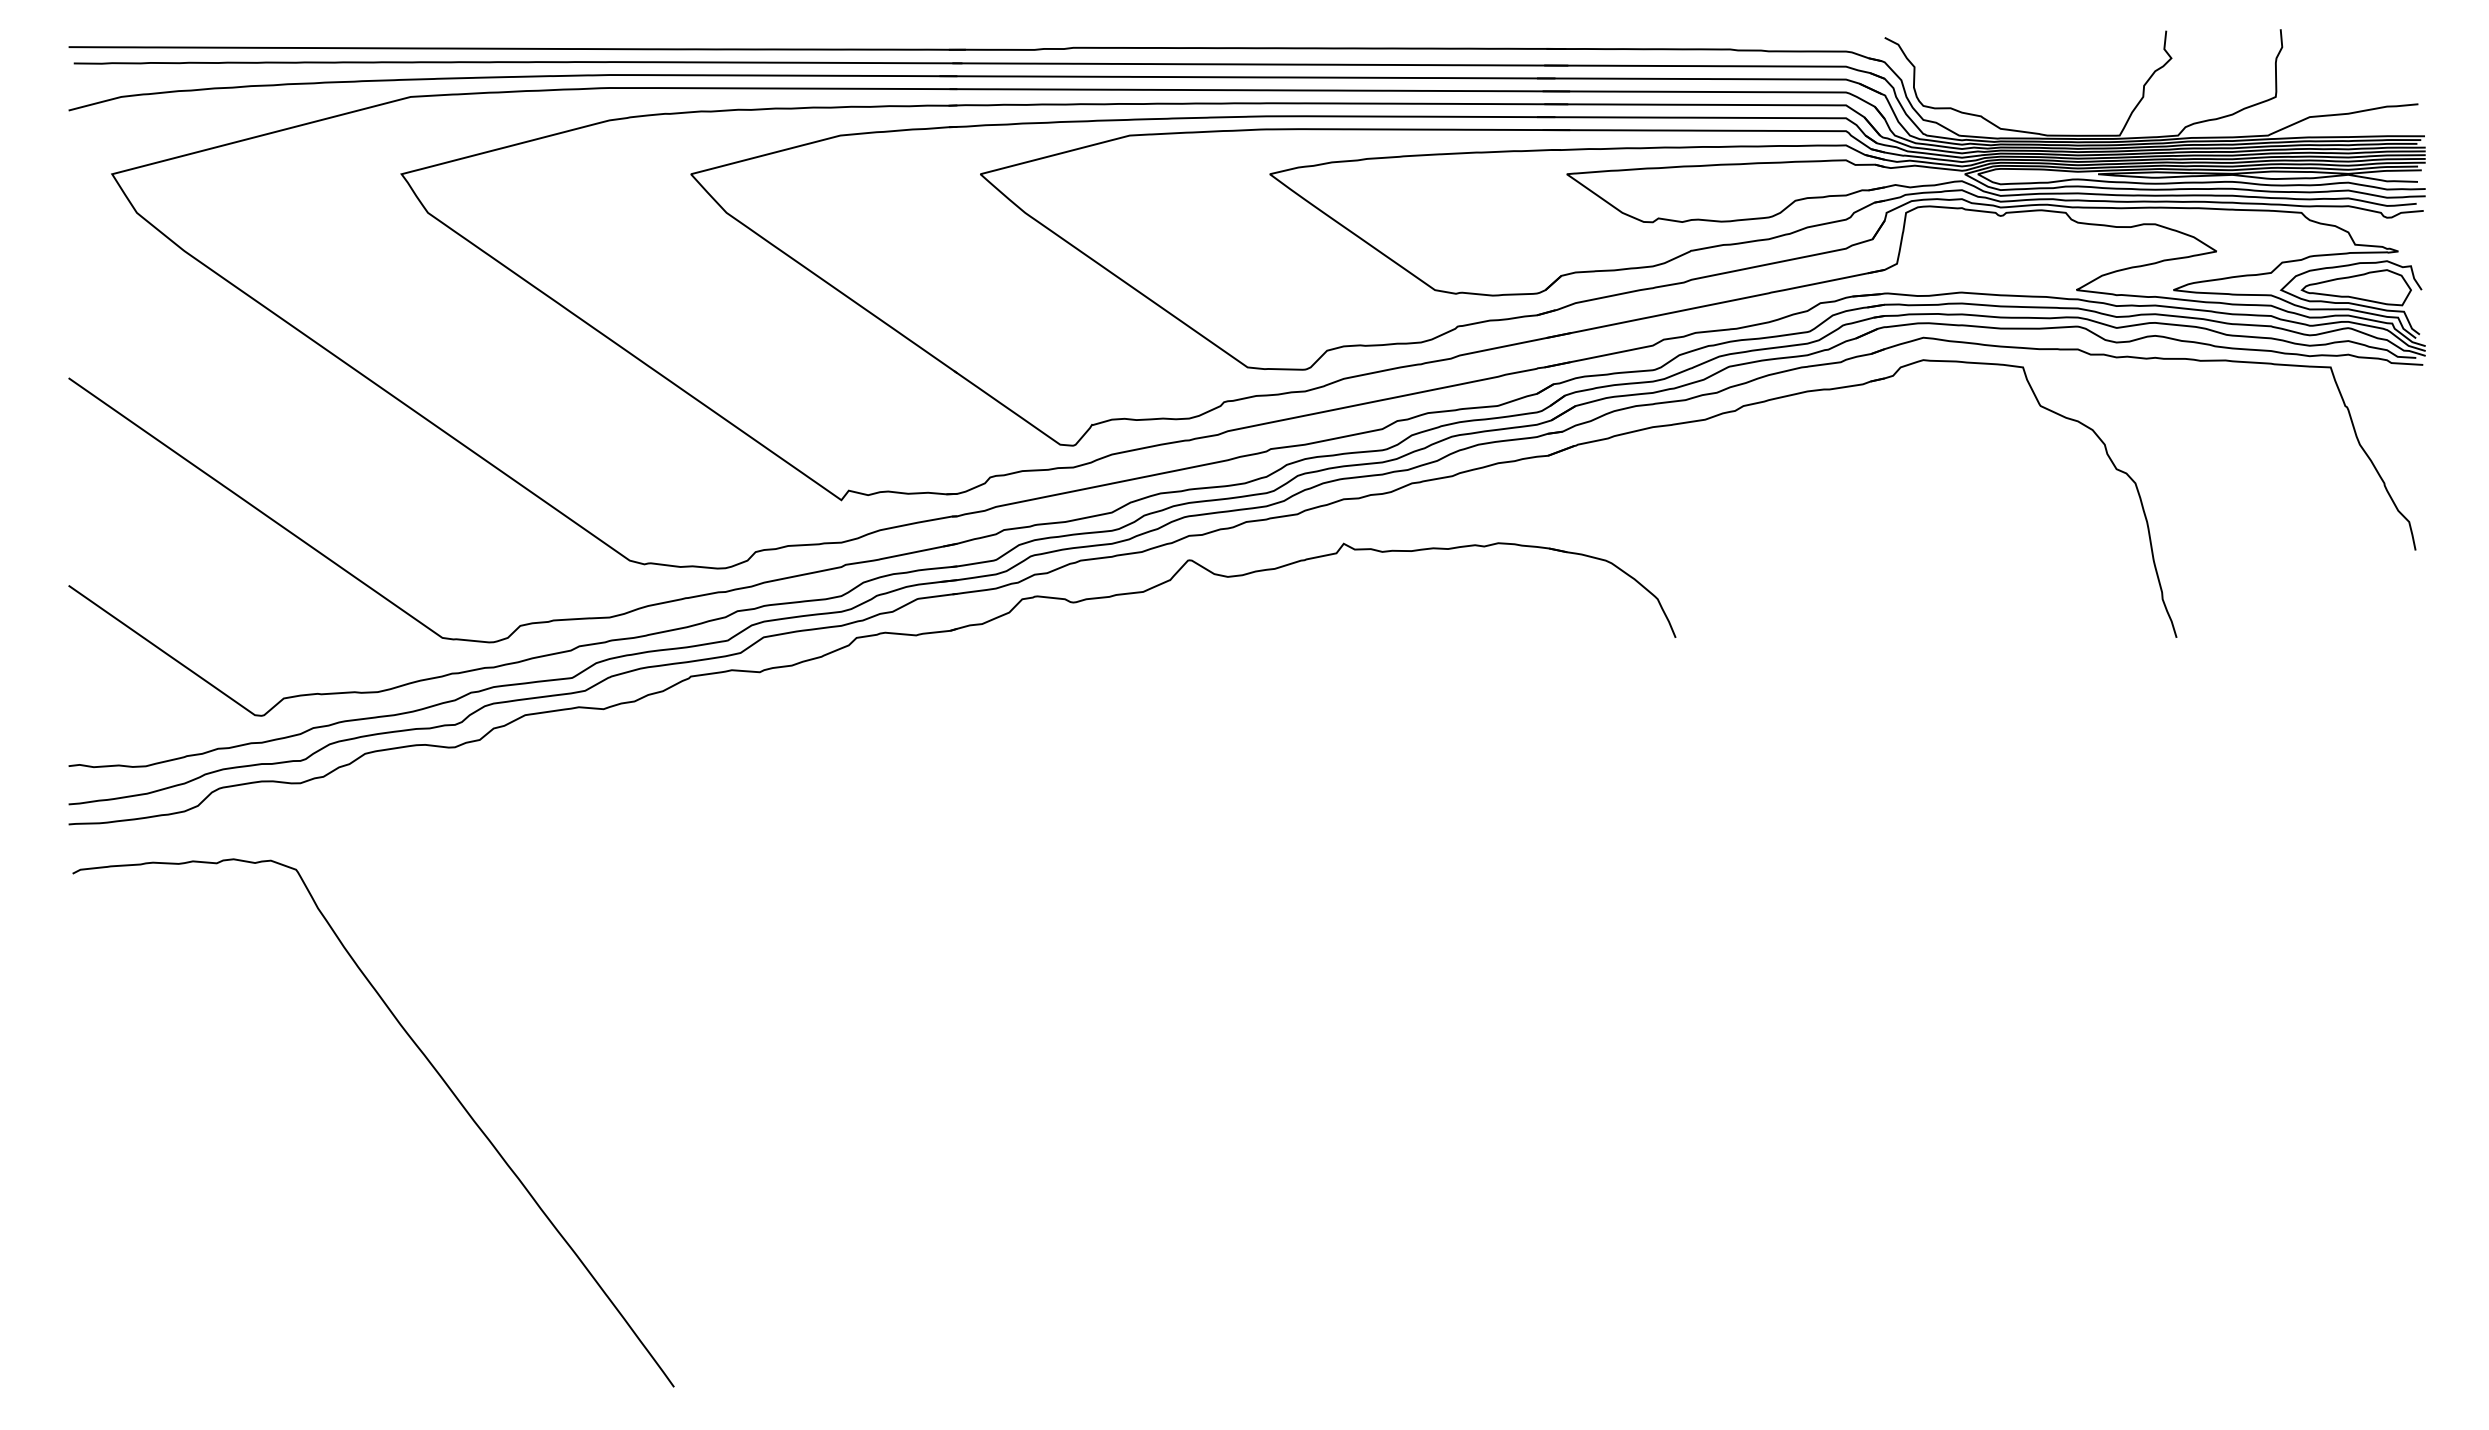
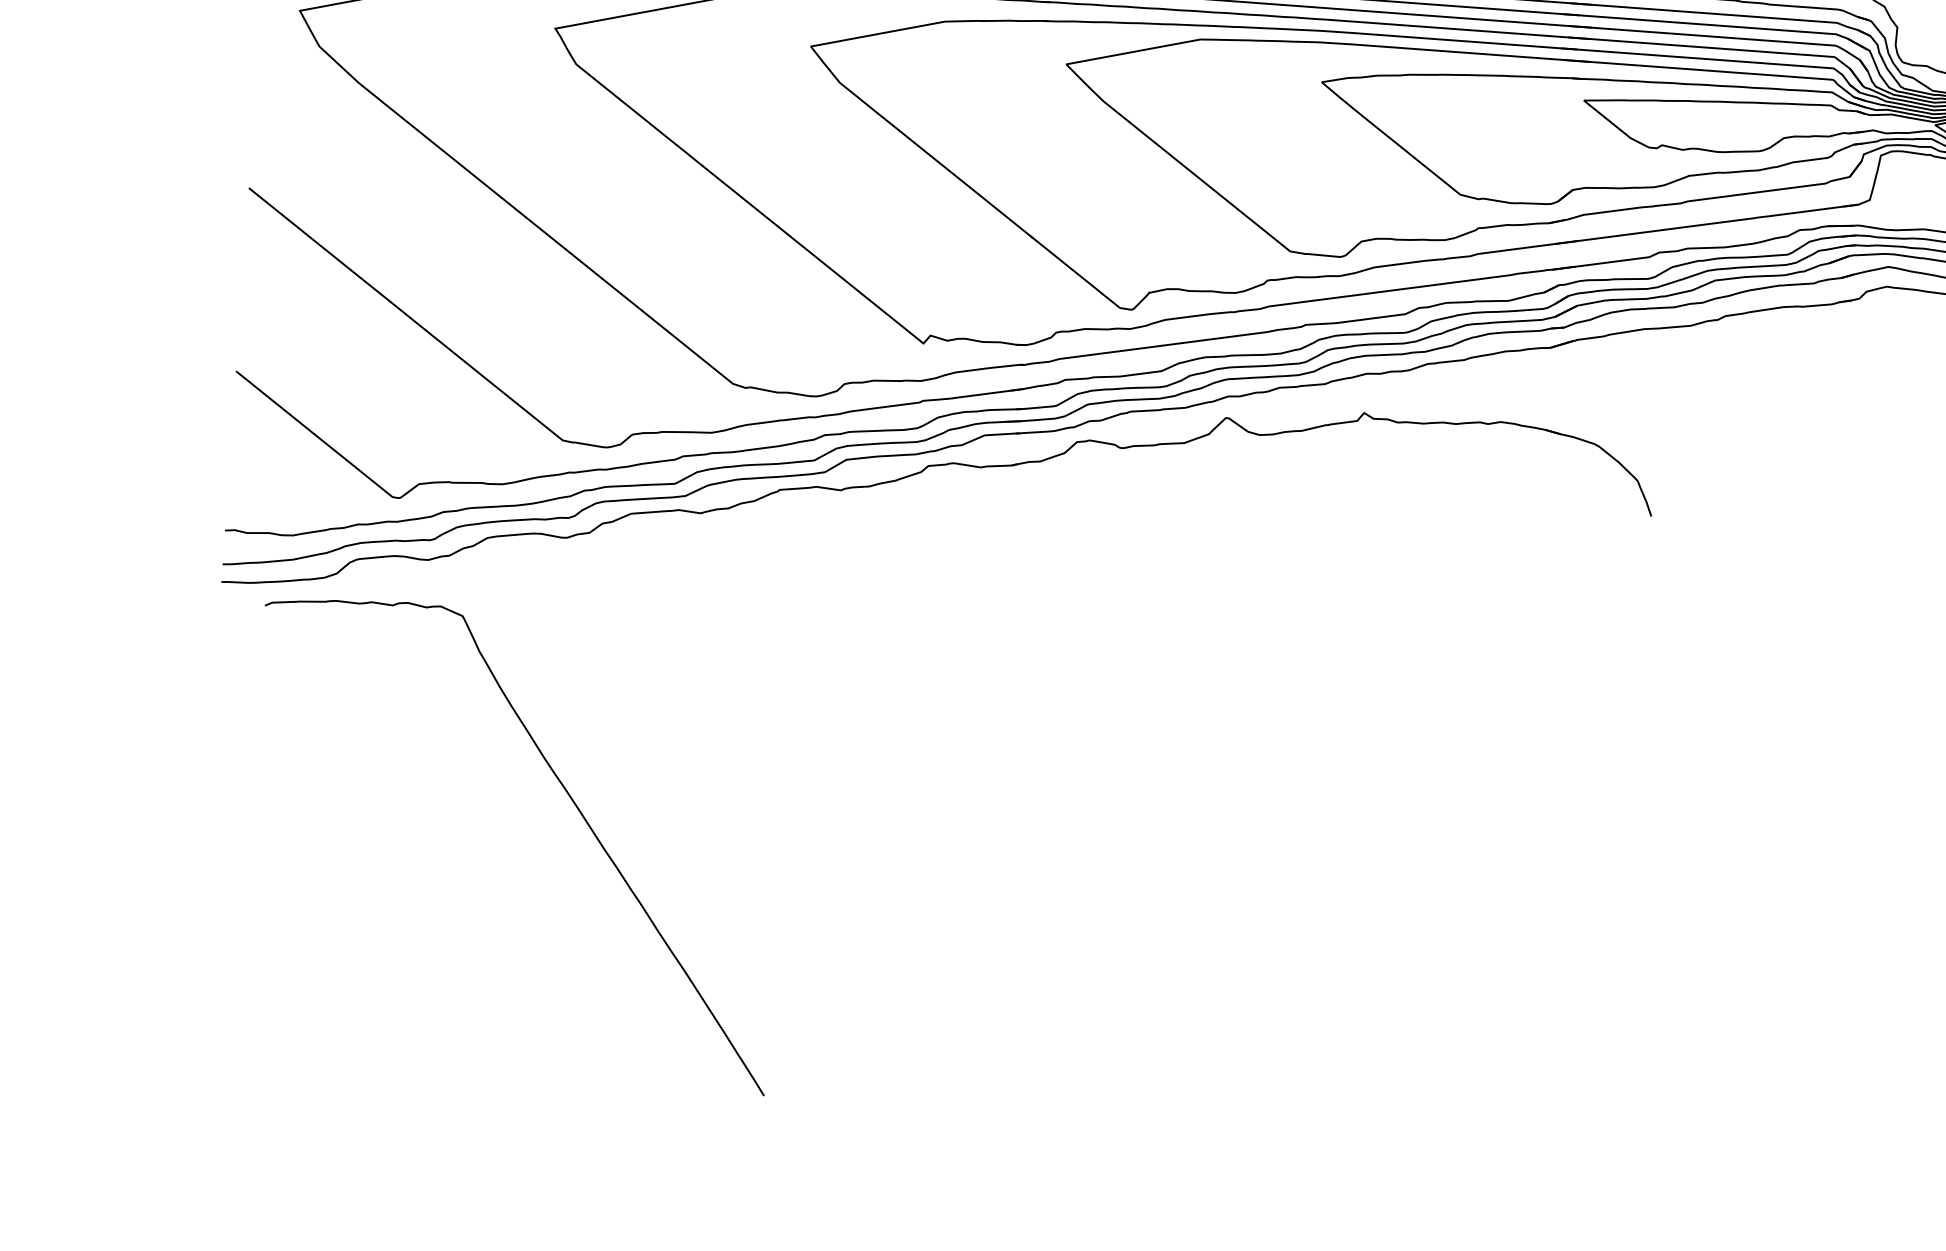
curve: (438, 1075) -> (575, 806), moved

